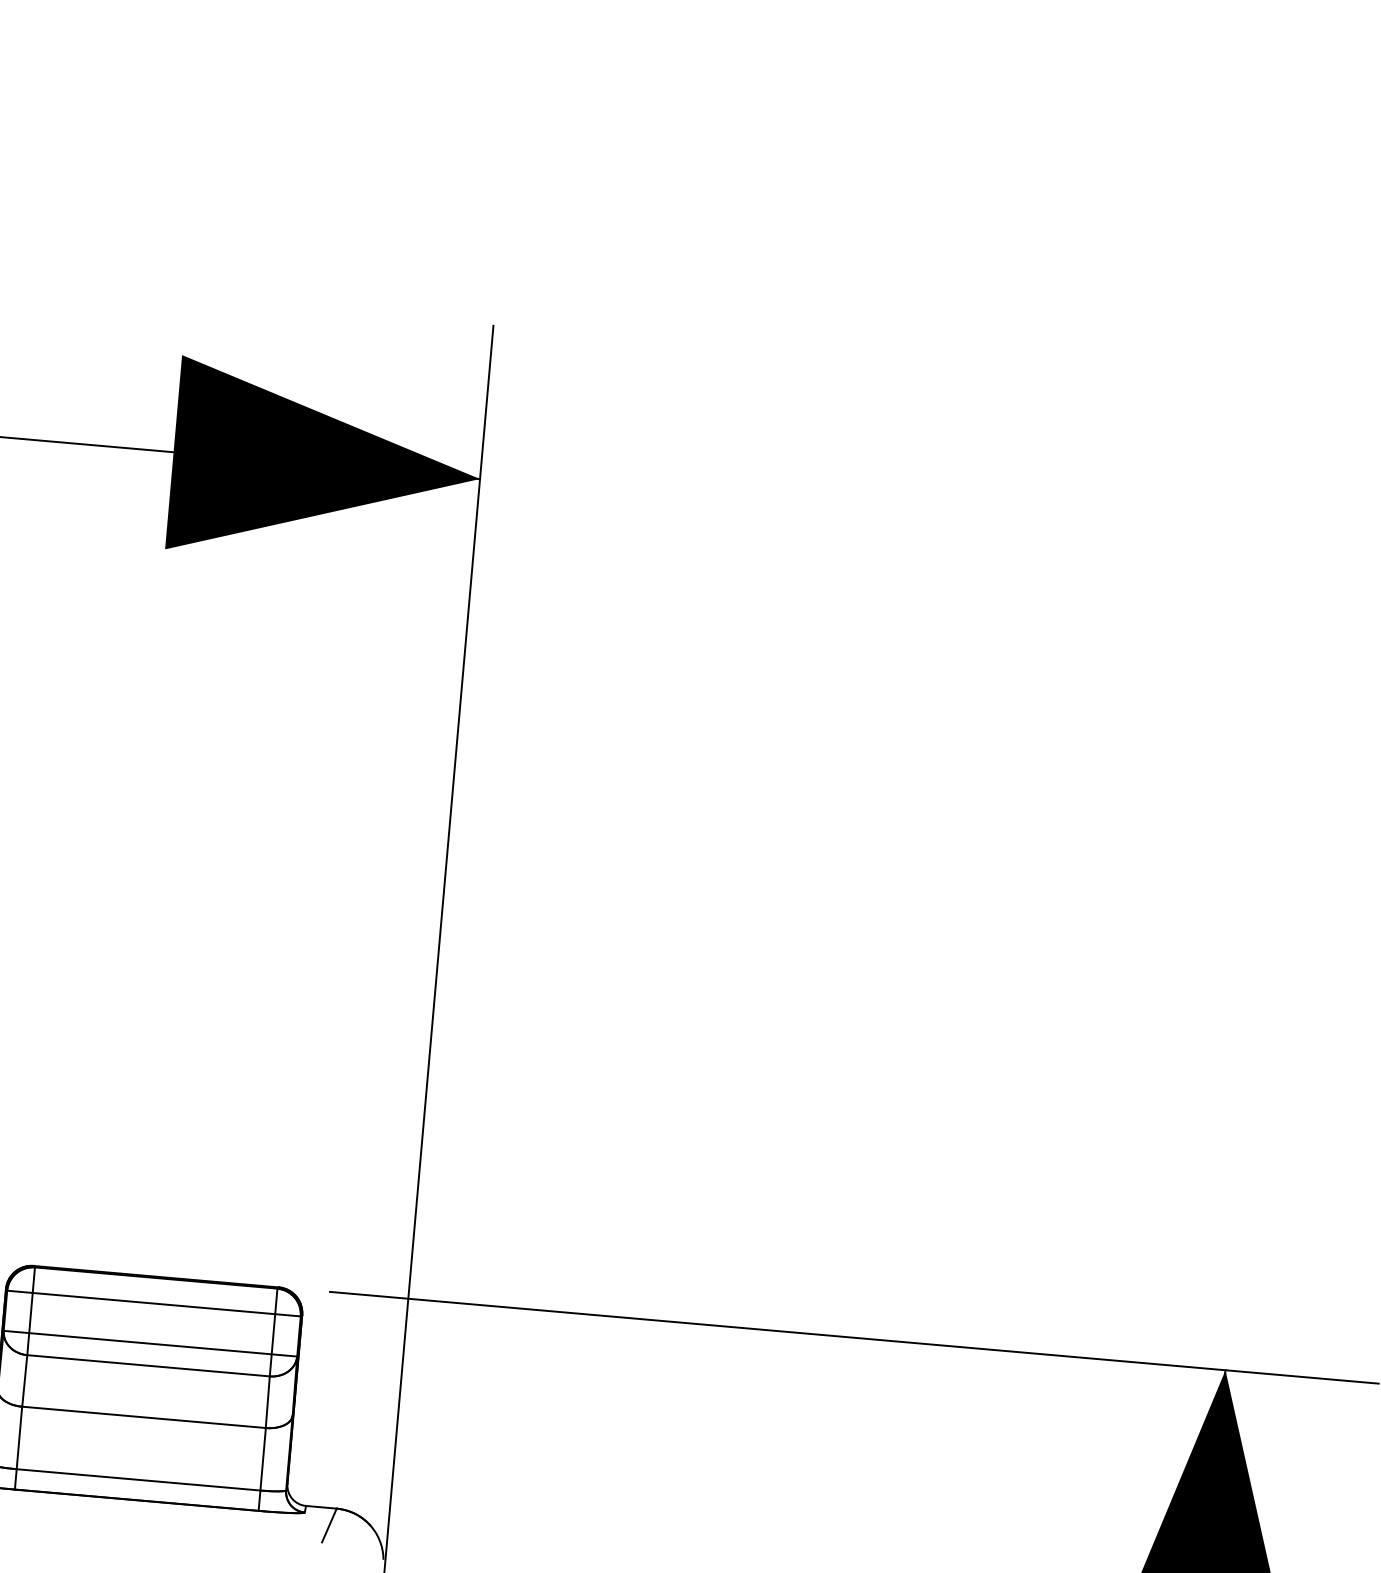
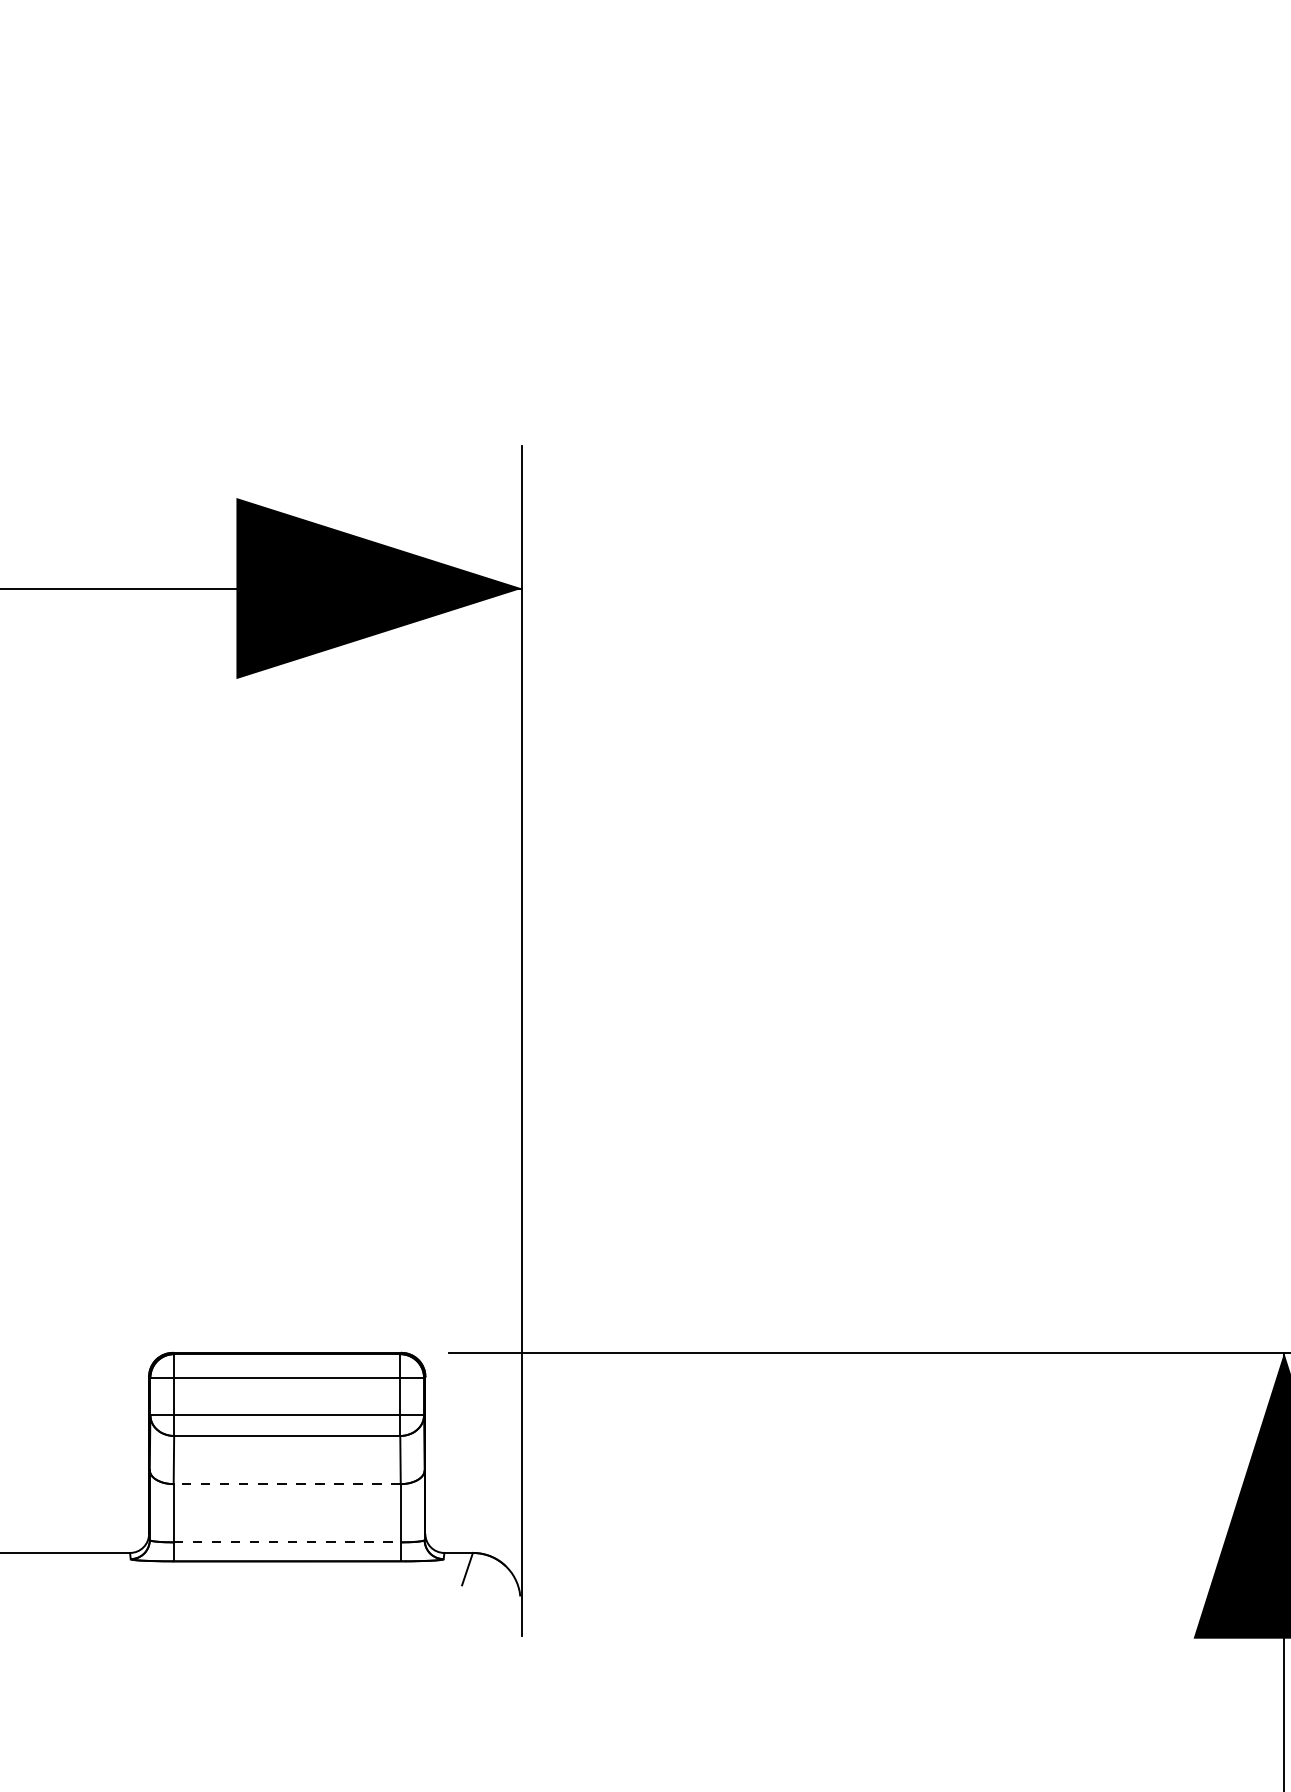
line: (144, 1417) -> (287, 1484), solid -> dashed
line: (138, 1480) -> (287, 1542), solid -> dashed

